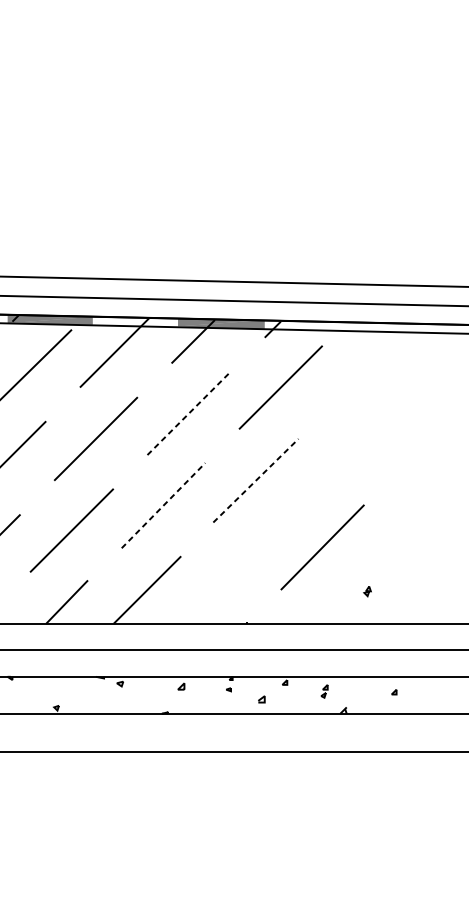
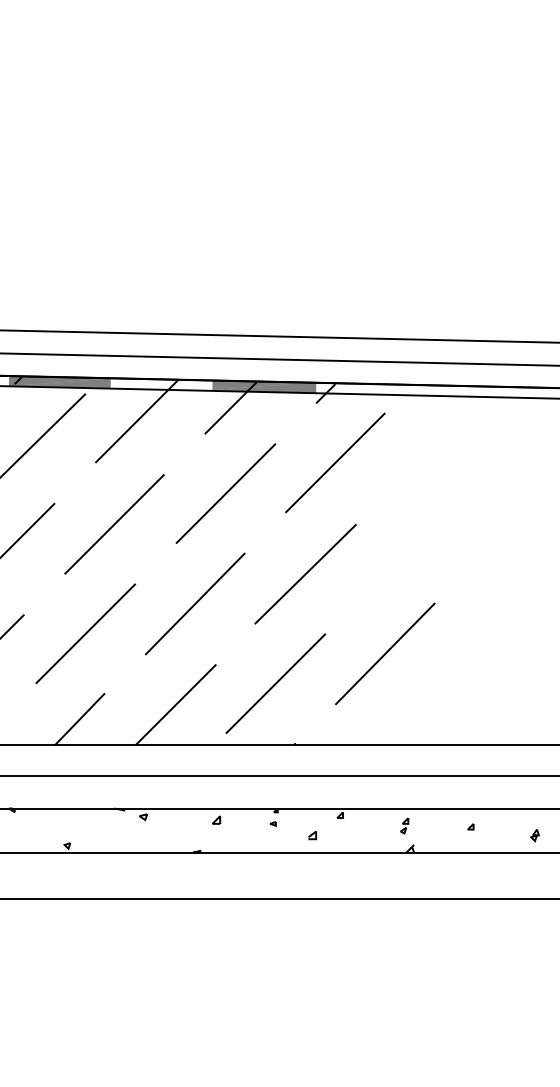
line: (188, 413) -> (225, 493), dashed -> solid
line: (255, 480) -> (305, 573), dashed -> solid
line: (163, 505) -> (195, 603), dashed -> solid
line: (230, 572) -> (275, 683), added
part: (367, 591) -> (534, 835), moved
part: (324, 691) -> (404, 825), moved

